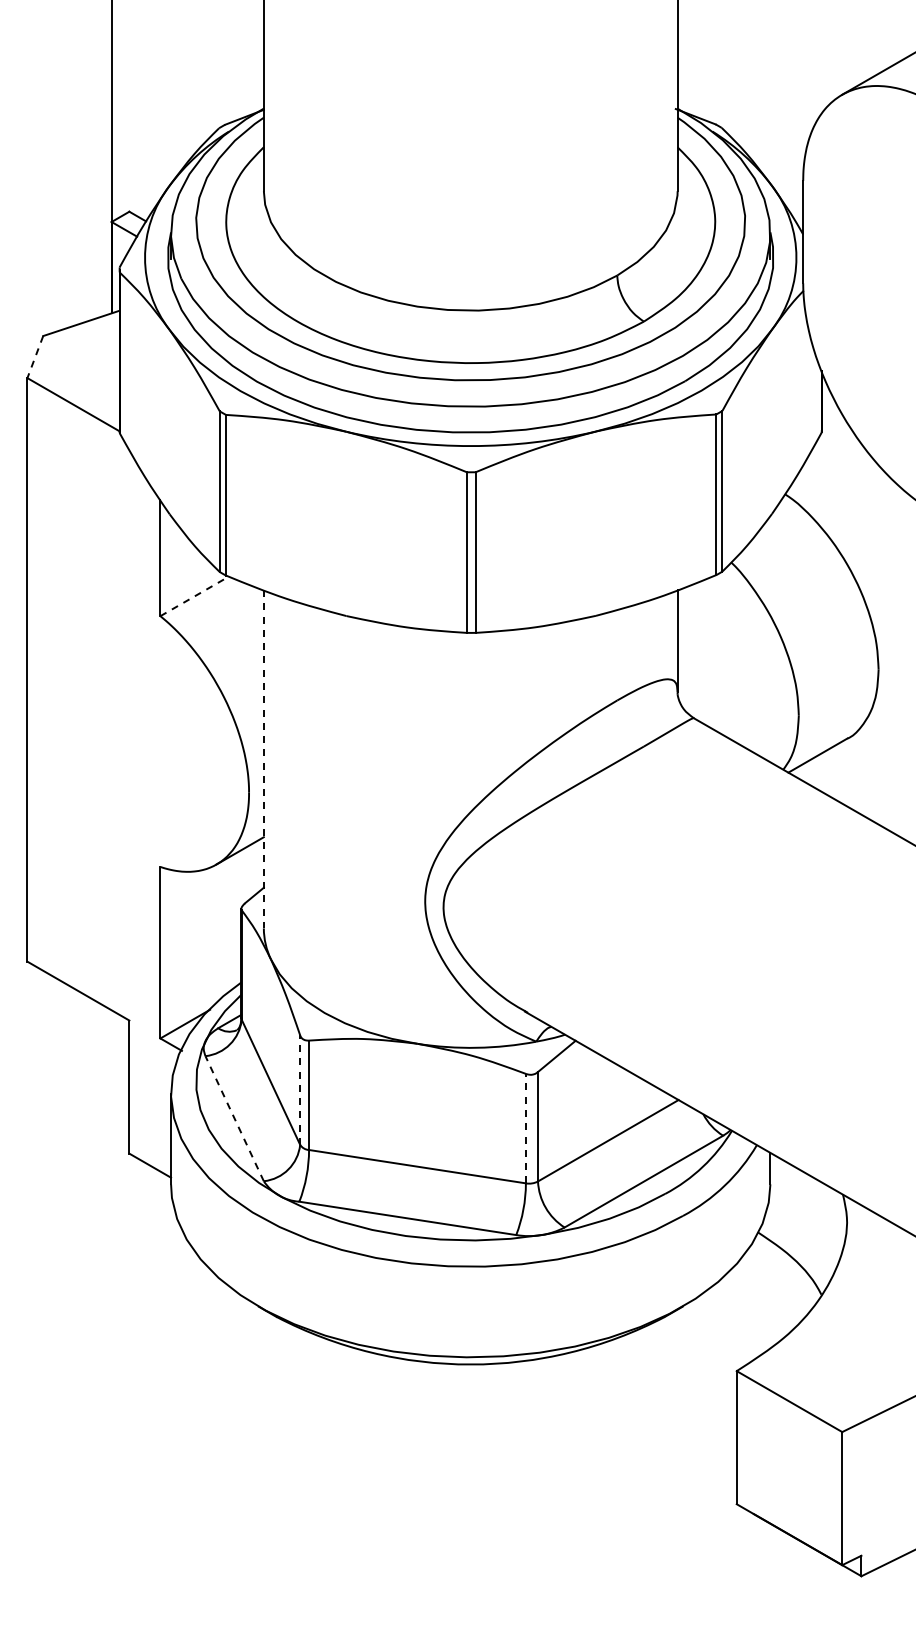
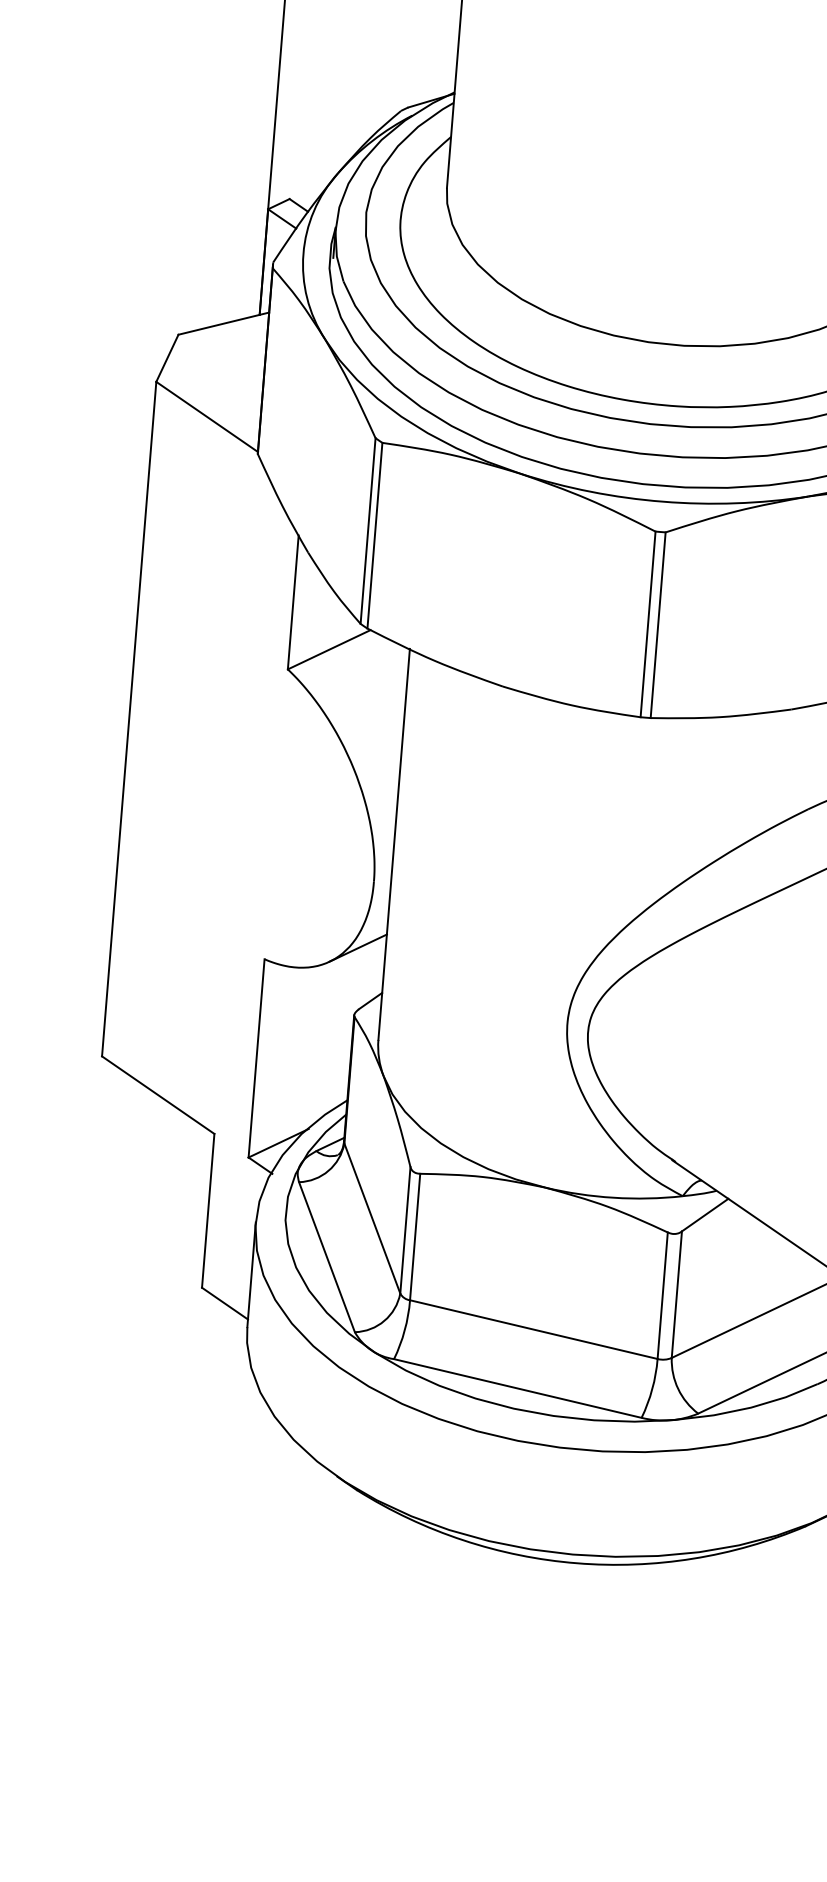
line: (35, 357) -> (167, 358), dashed -> solid
line: (195, 596) -> (330, 649), dashed -> solid
line: (263, 759) -> (393, 844), dashed -> solid
line: (300, 1090) -> (405, 1230), dashed -> solid
line: (234, 1118) -> (326, 1256), dashed -> solid
line: (525, 1128) -> (662, 1295), dashed -> solid

